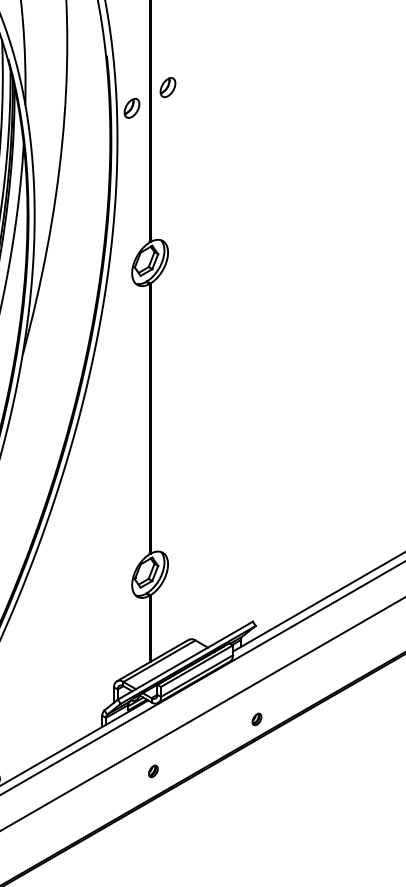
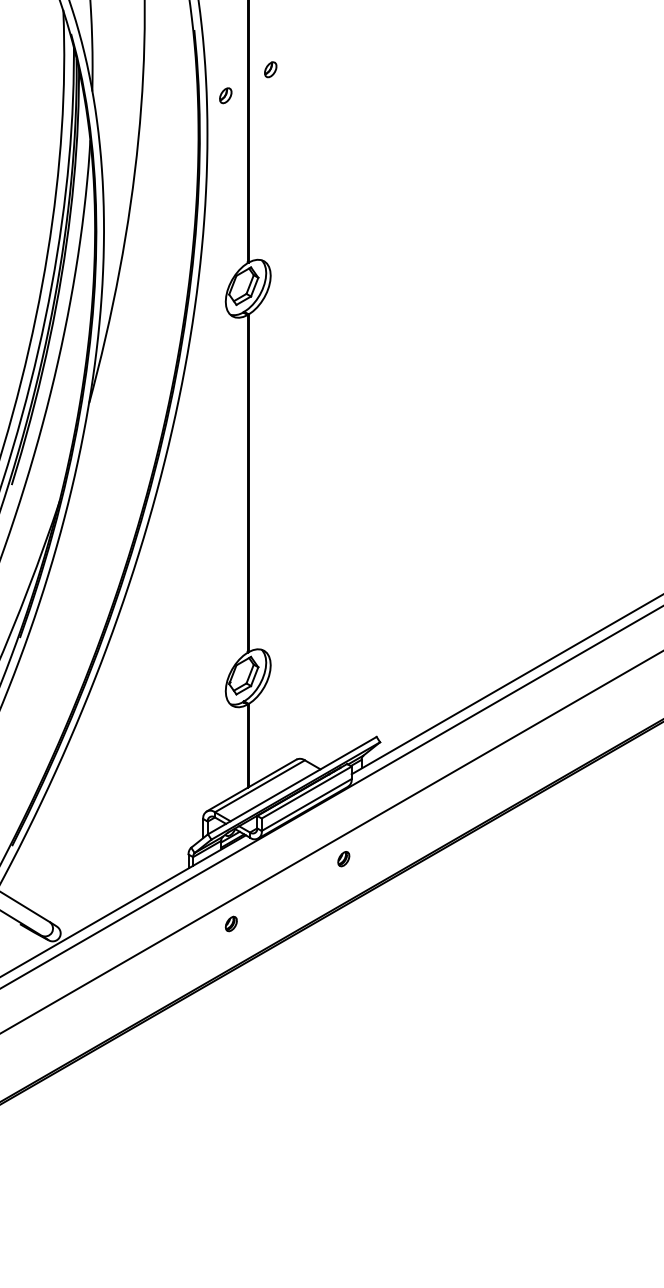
part: (167, 87) -> (270, 69), size x0.62
part: (131, 108) -> (225, 95), size x0.62
part: (256, 719) -> (343, 859), moved
part: (152, 771) -> (230, 923), moved

